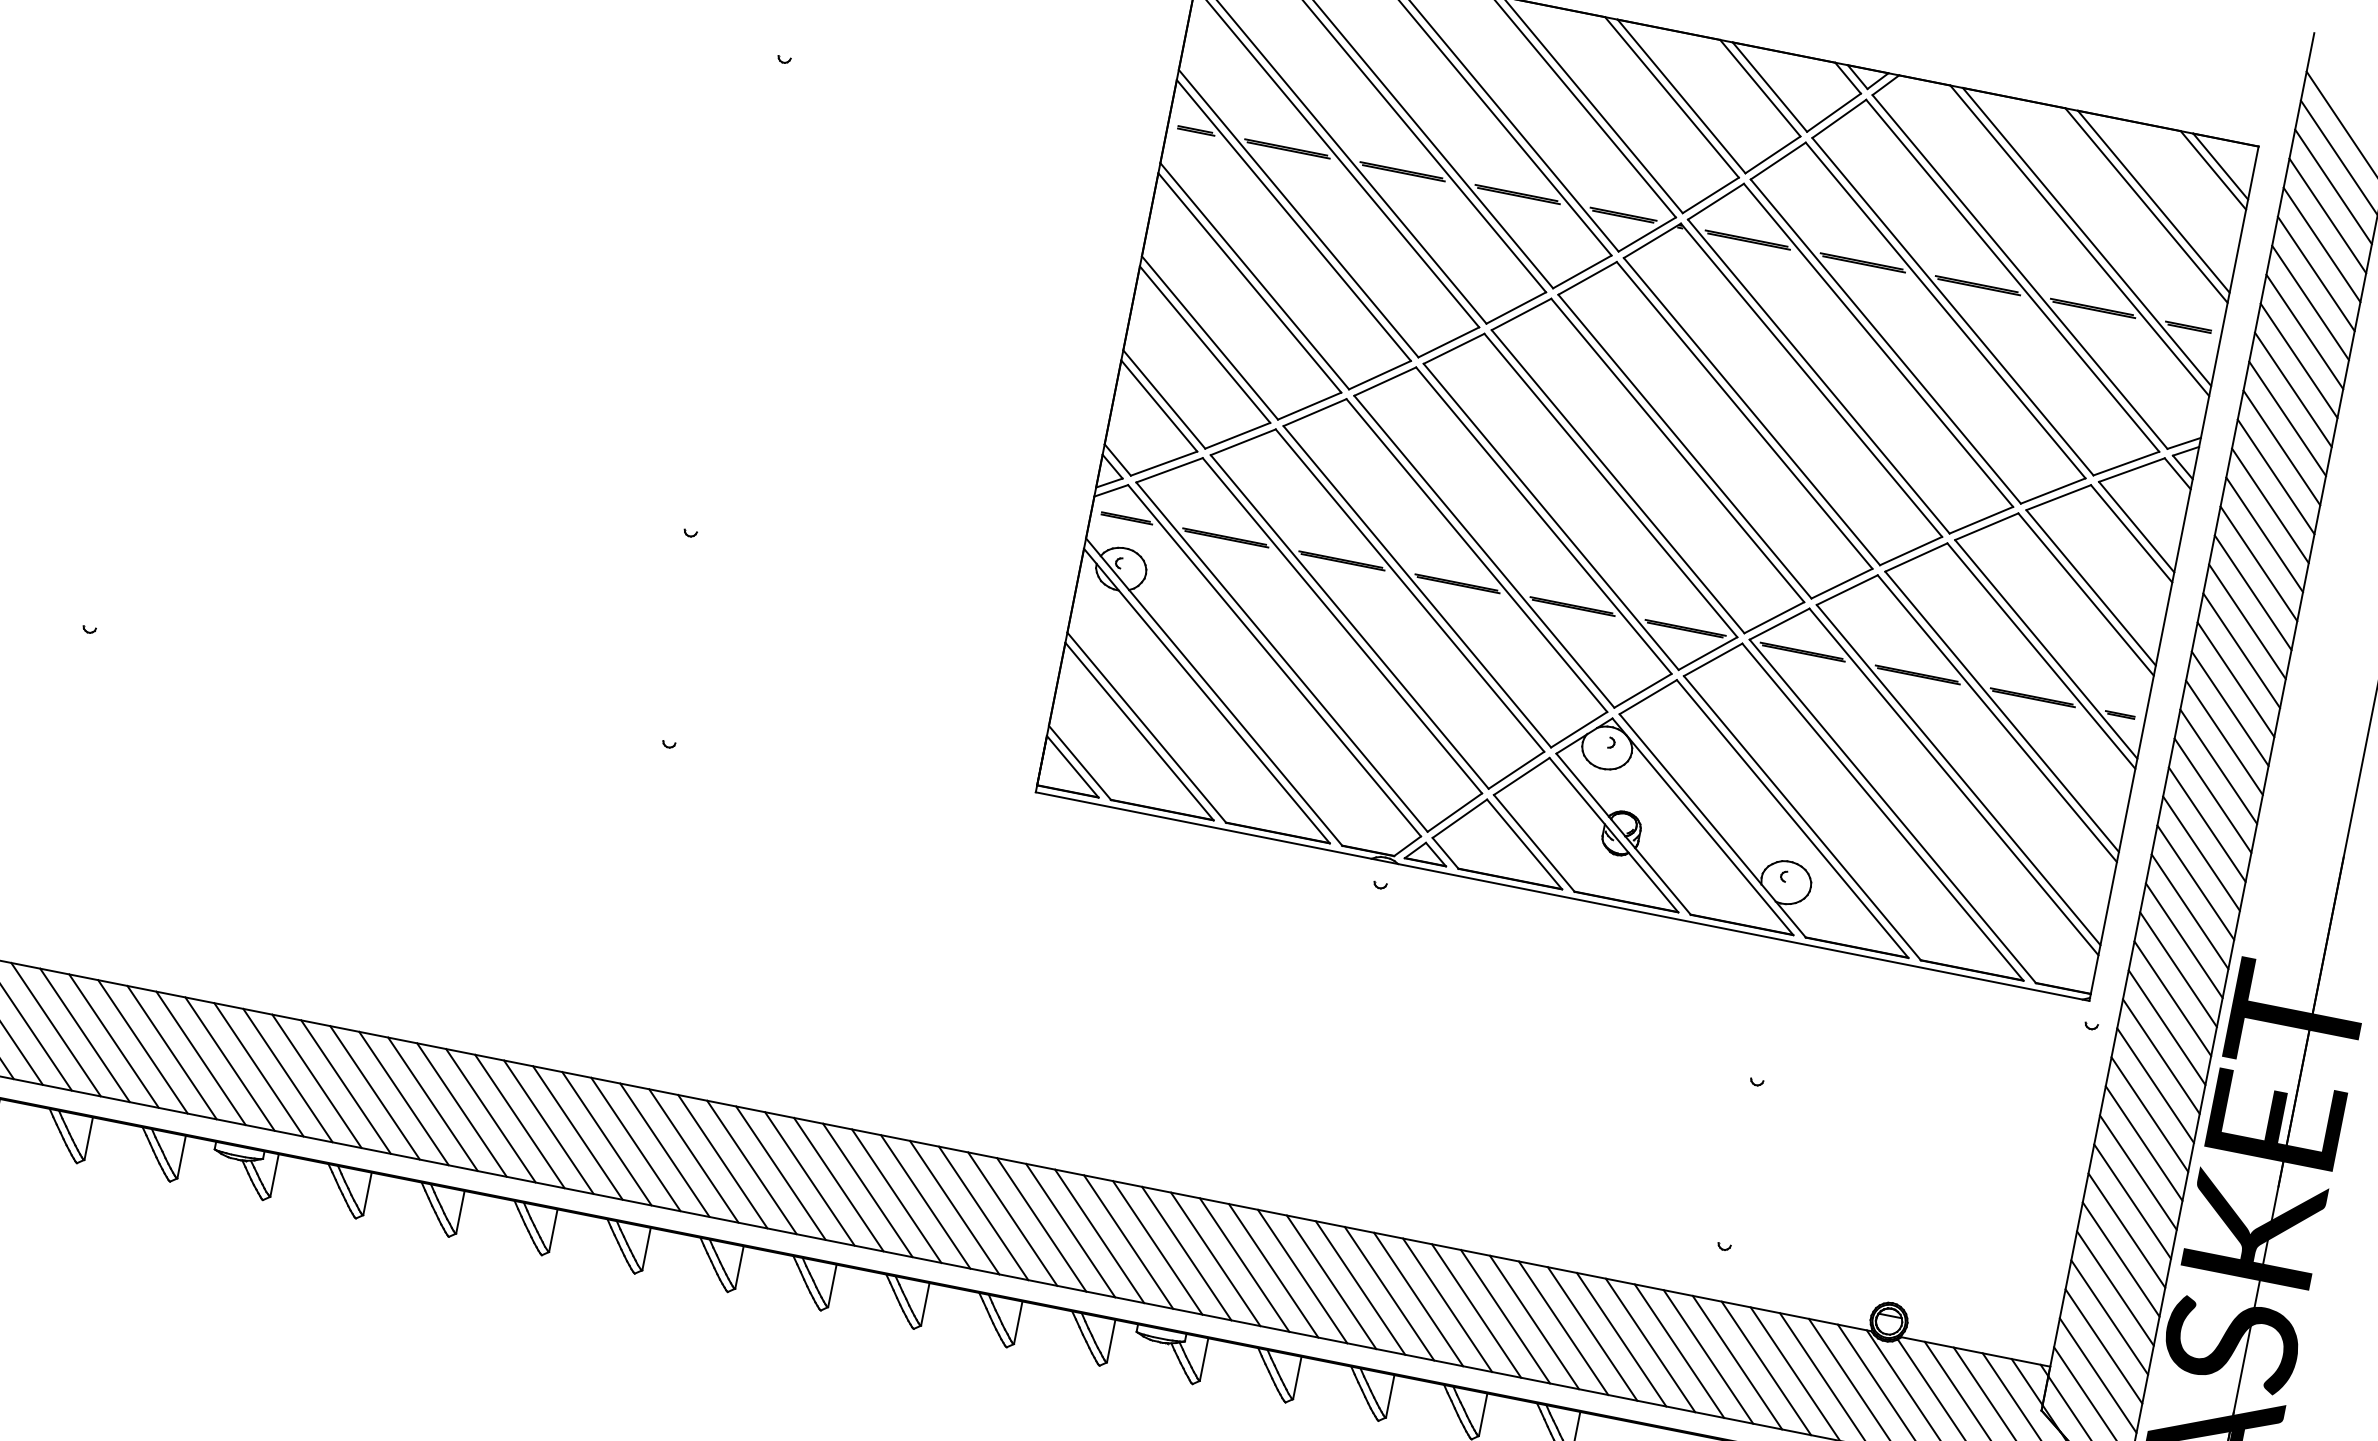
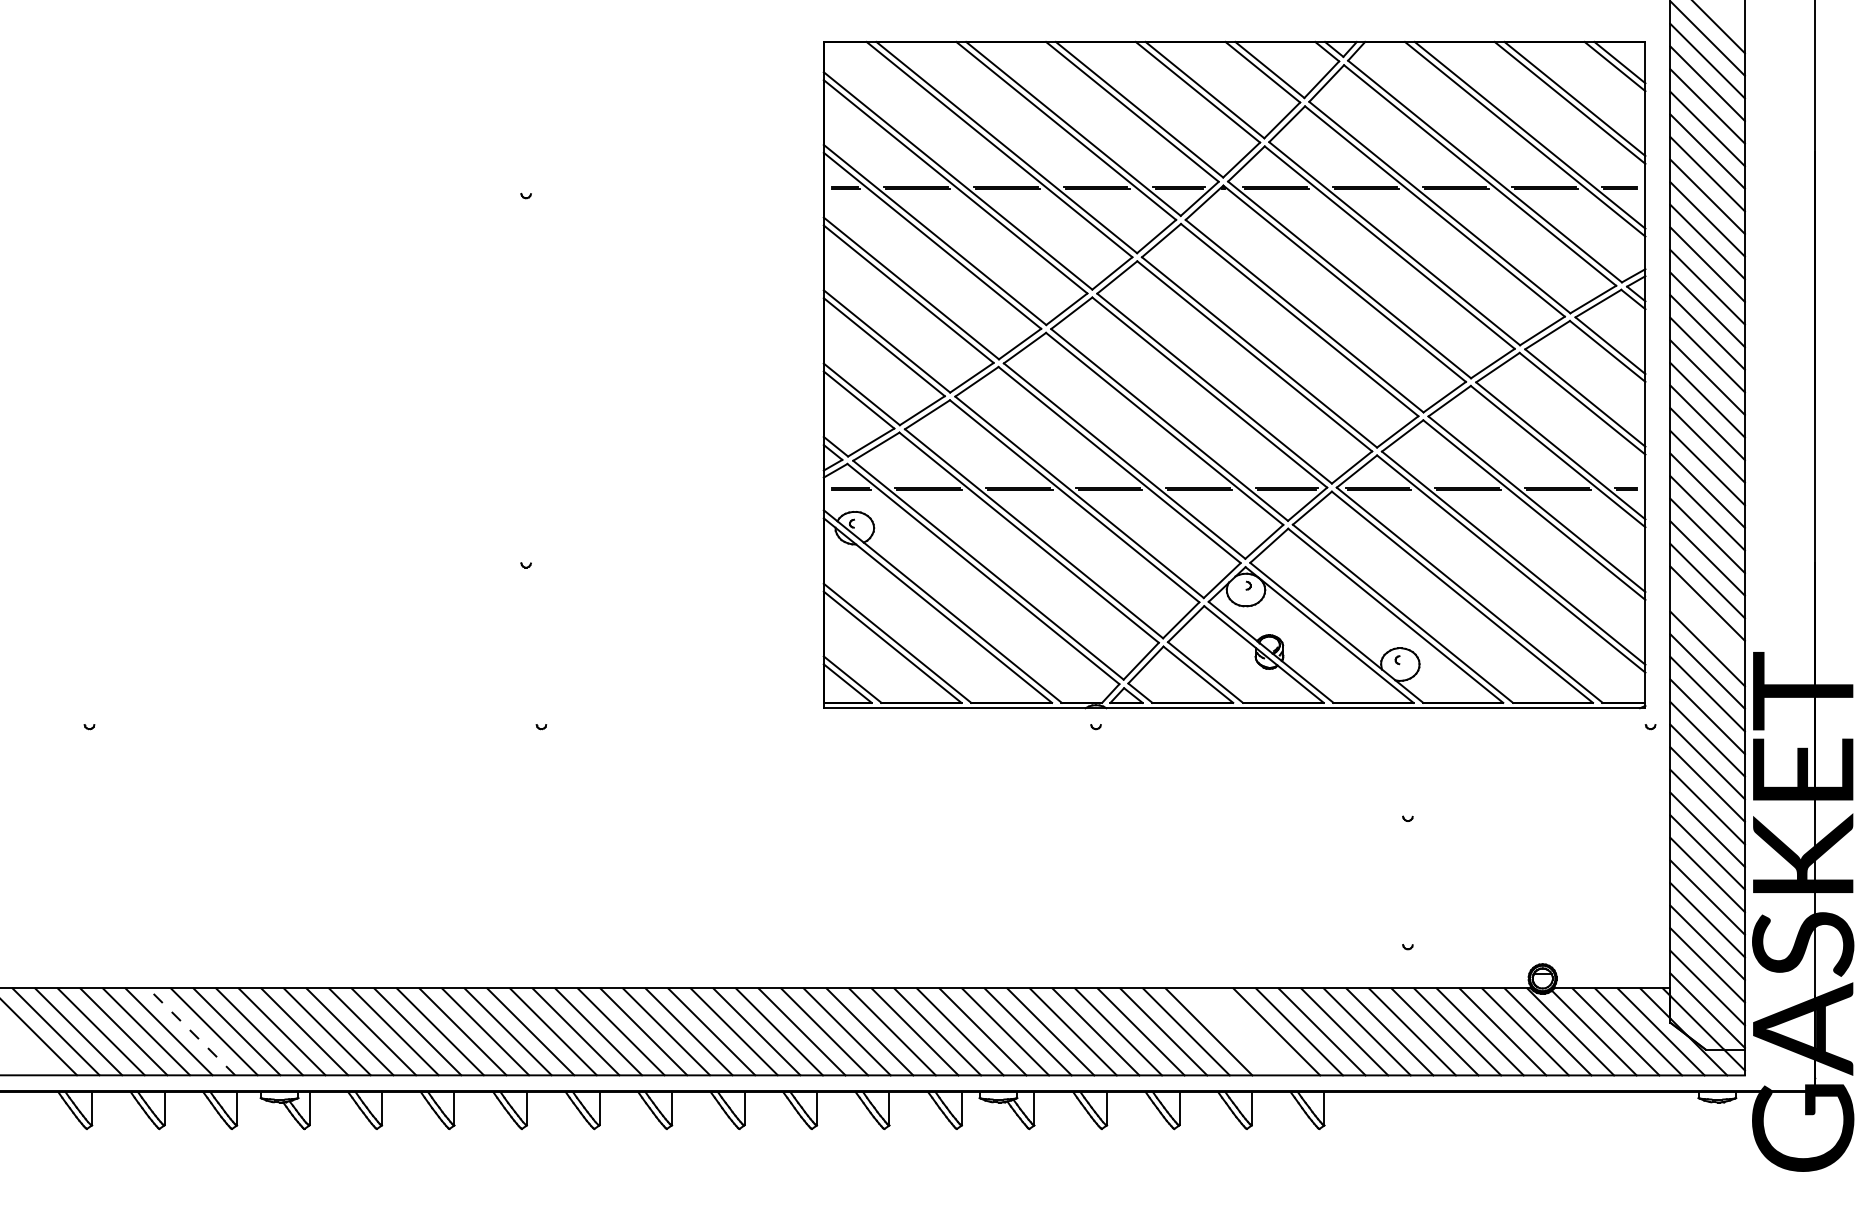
line: (2189, 911) -> (1707, 626), removed
line: (142, 1046) -> (191, 1031), solid -> dashed
line: (1476, 1310) -> (1231, 1031), removed
line: (1504, 1315) -> (1253, 1031), removed

